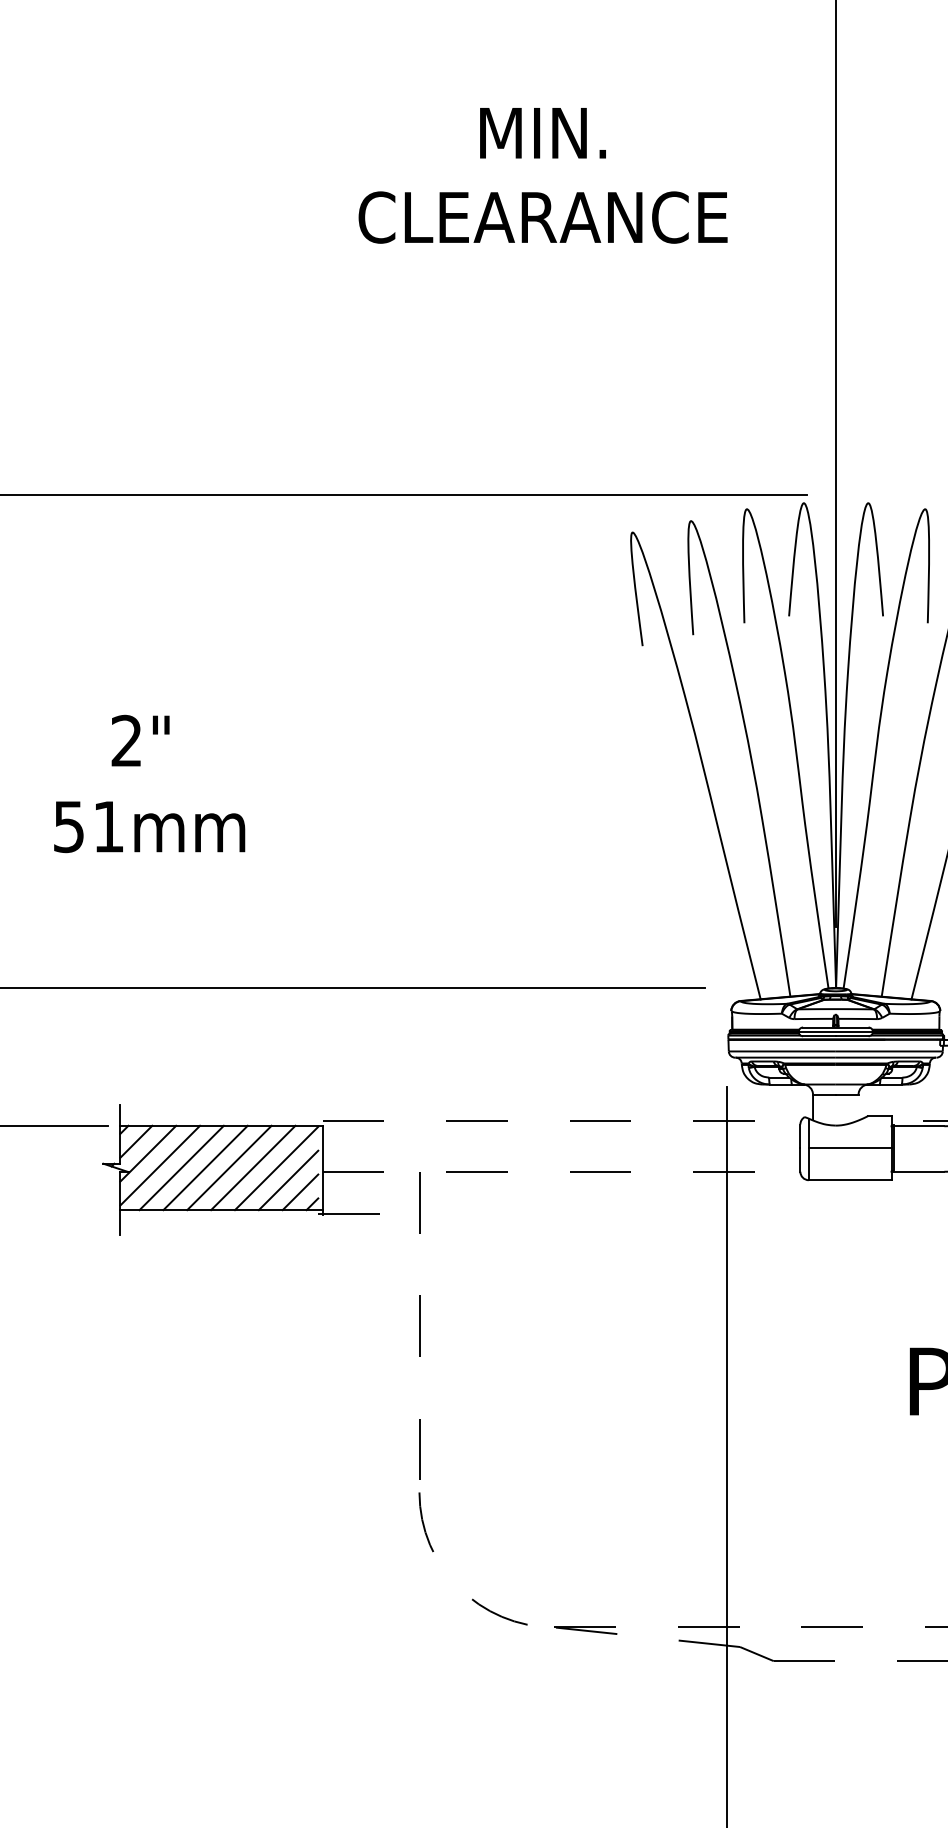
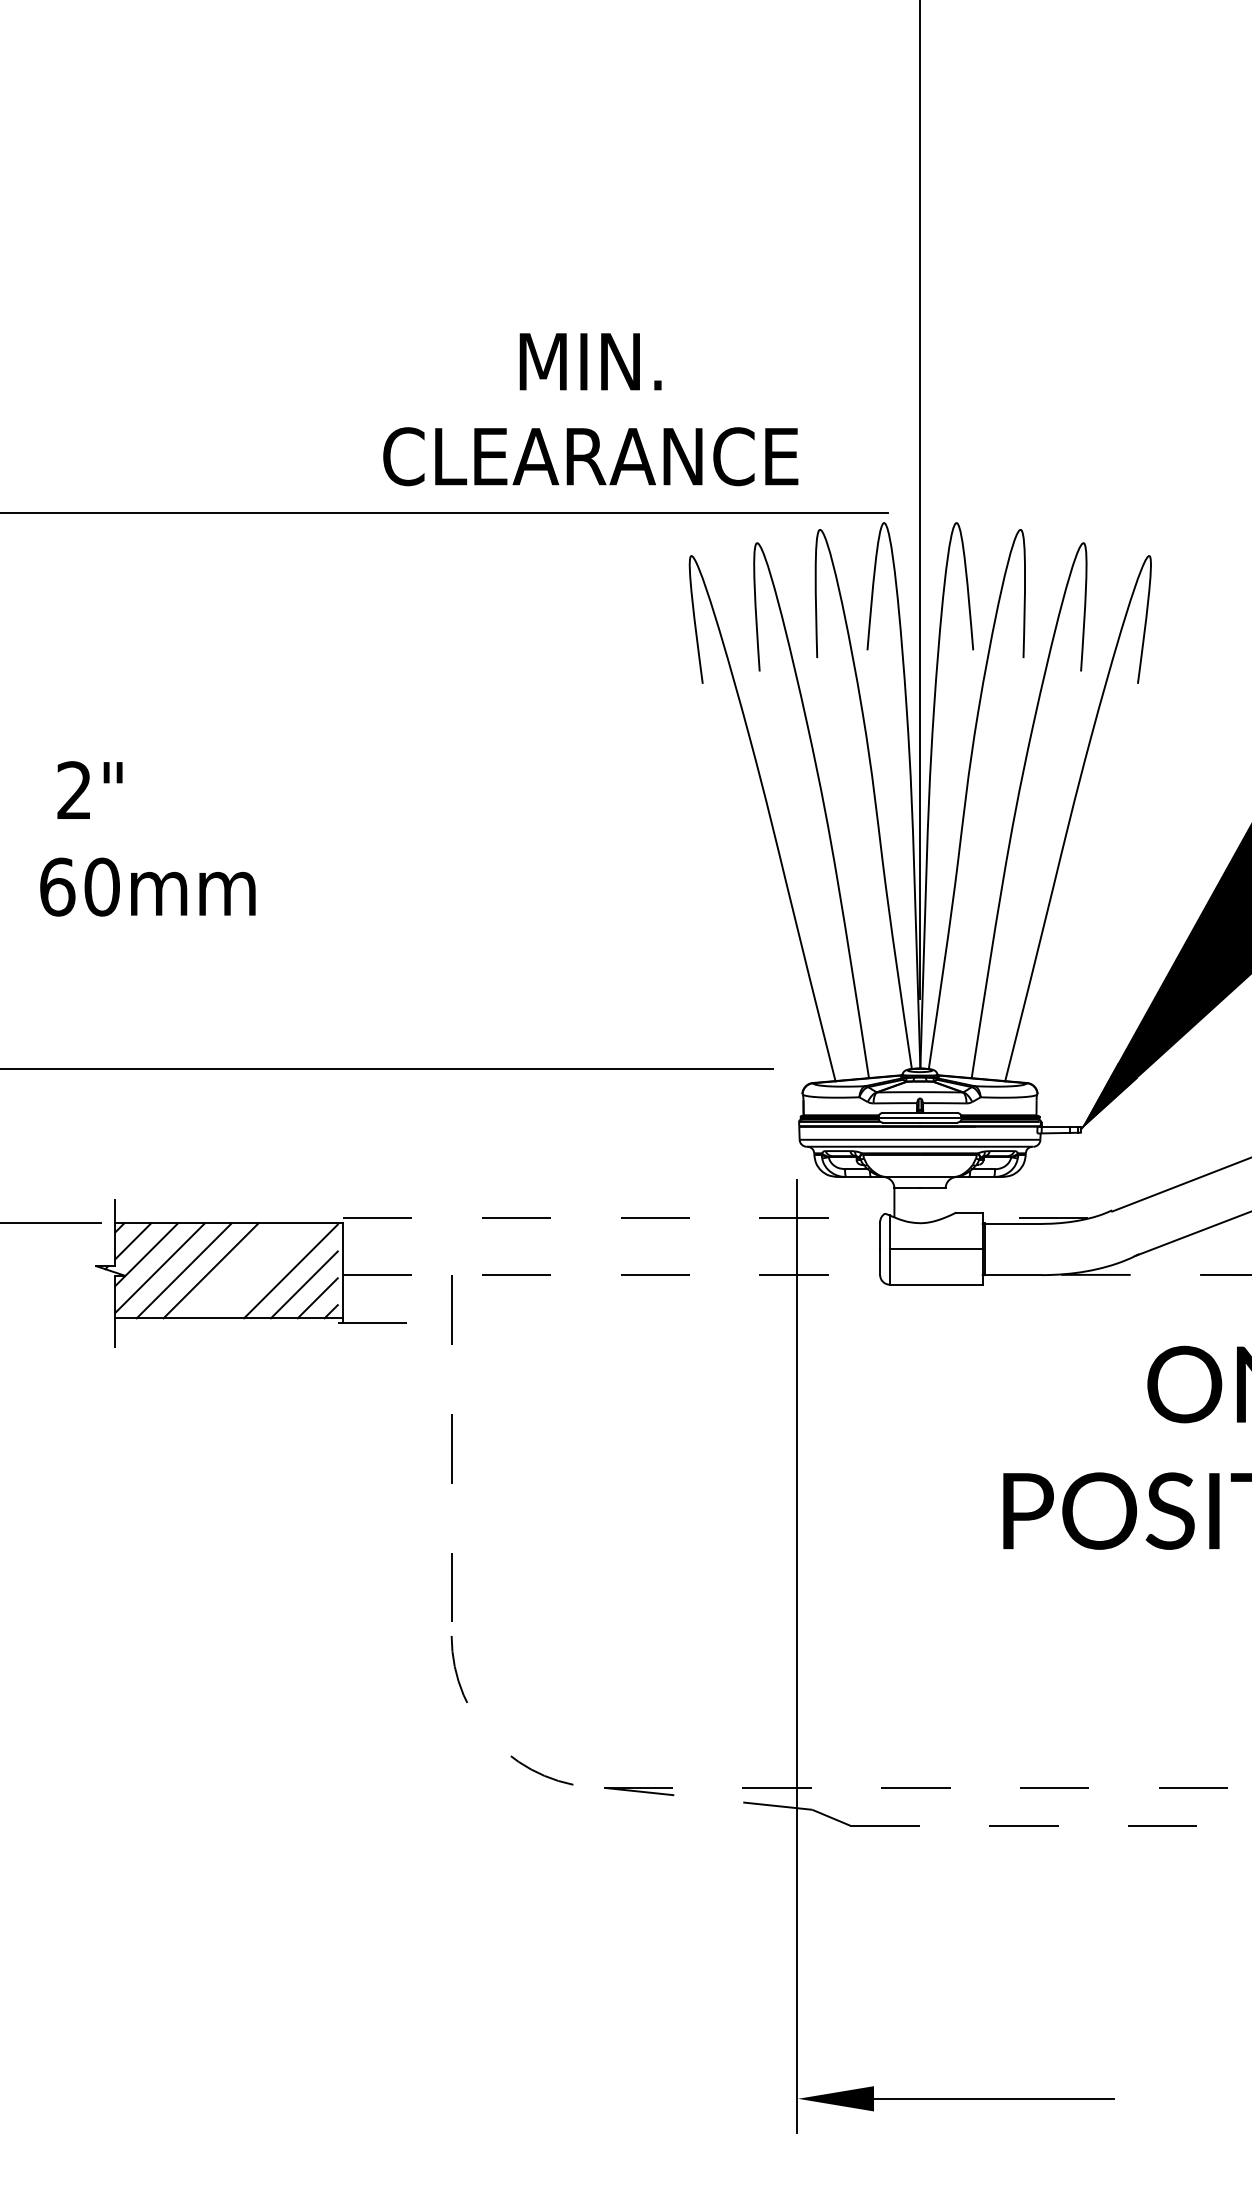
text: (542, 175) -> (590, 409), moved
text: (140, 740) -> (89, 789), moved
text: (88, 826) -> (79, 886), 51mm -> 60mm
line: (229, 1167) -> (237, 1270), removed
line: (253, 1167) -> (264, 1270), removed

